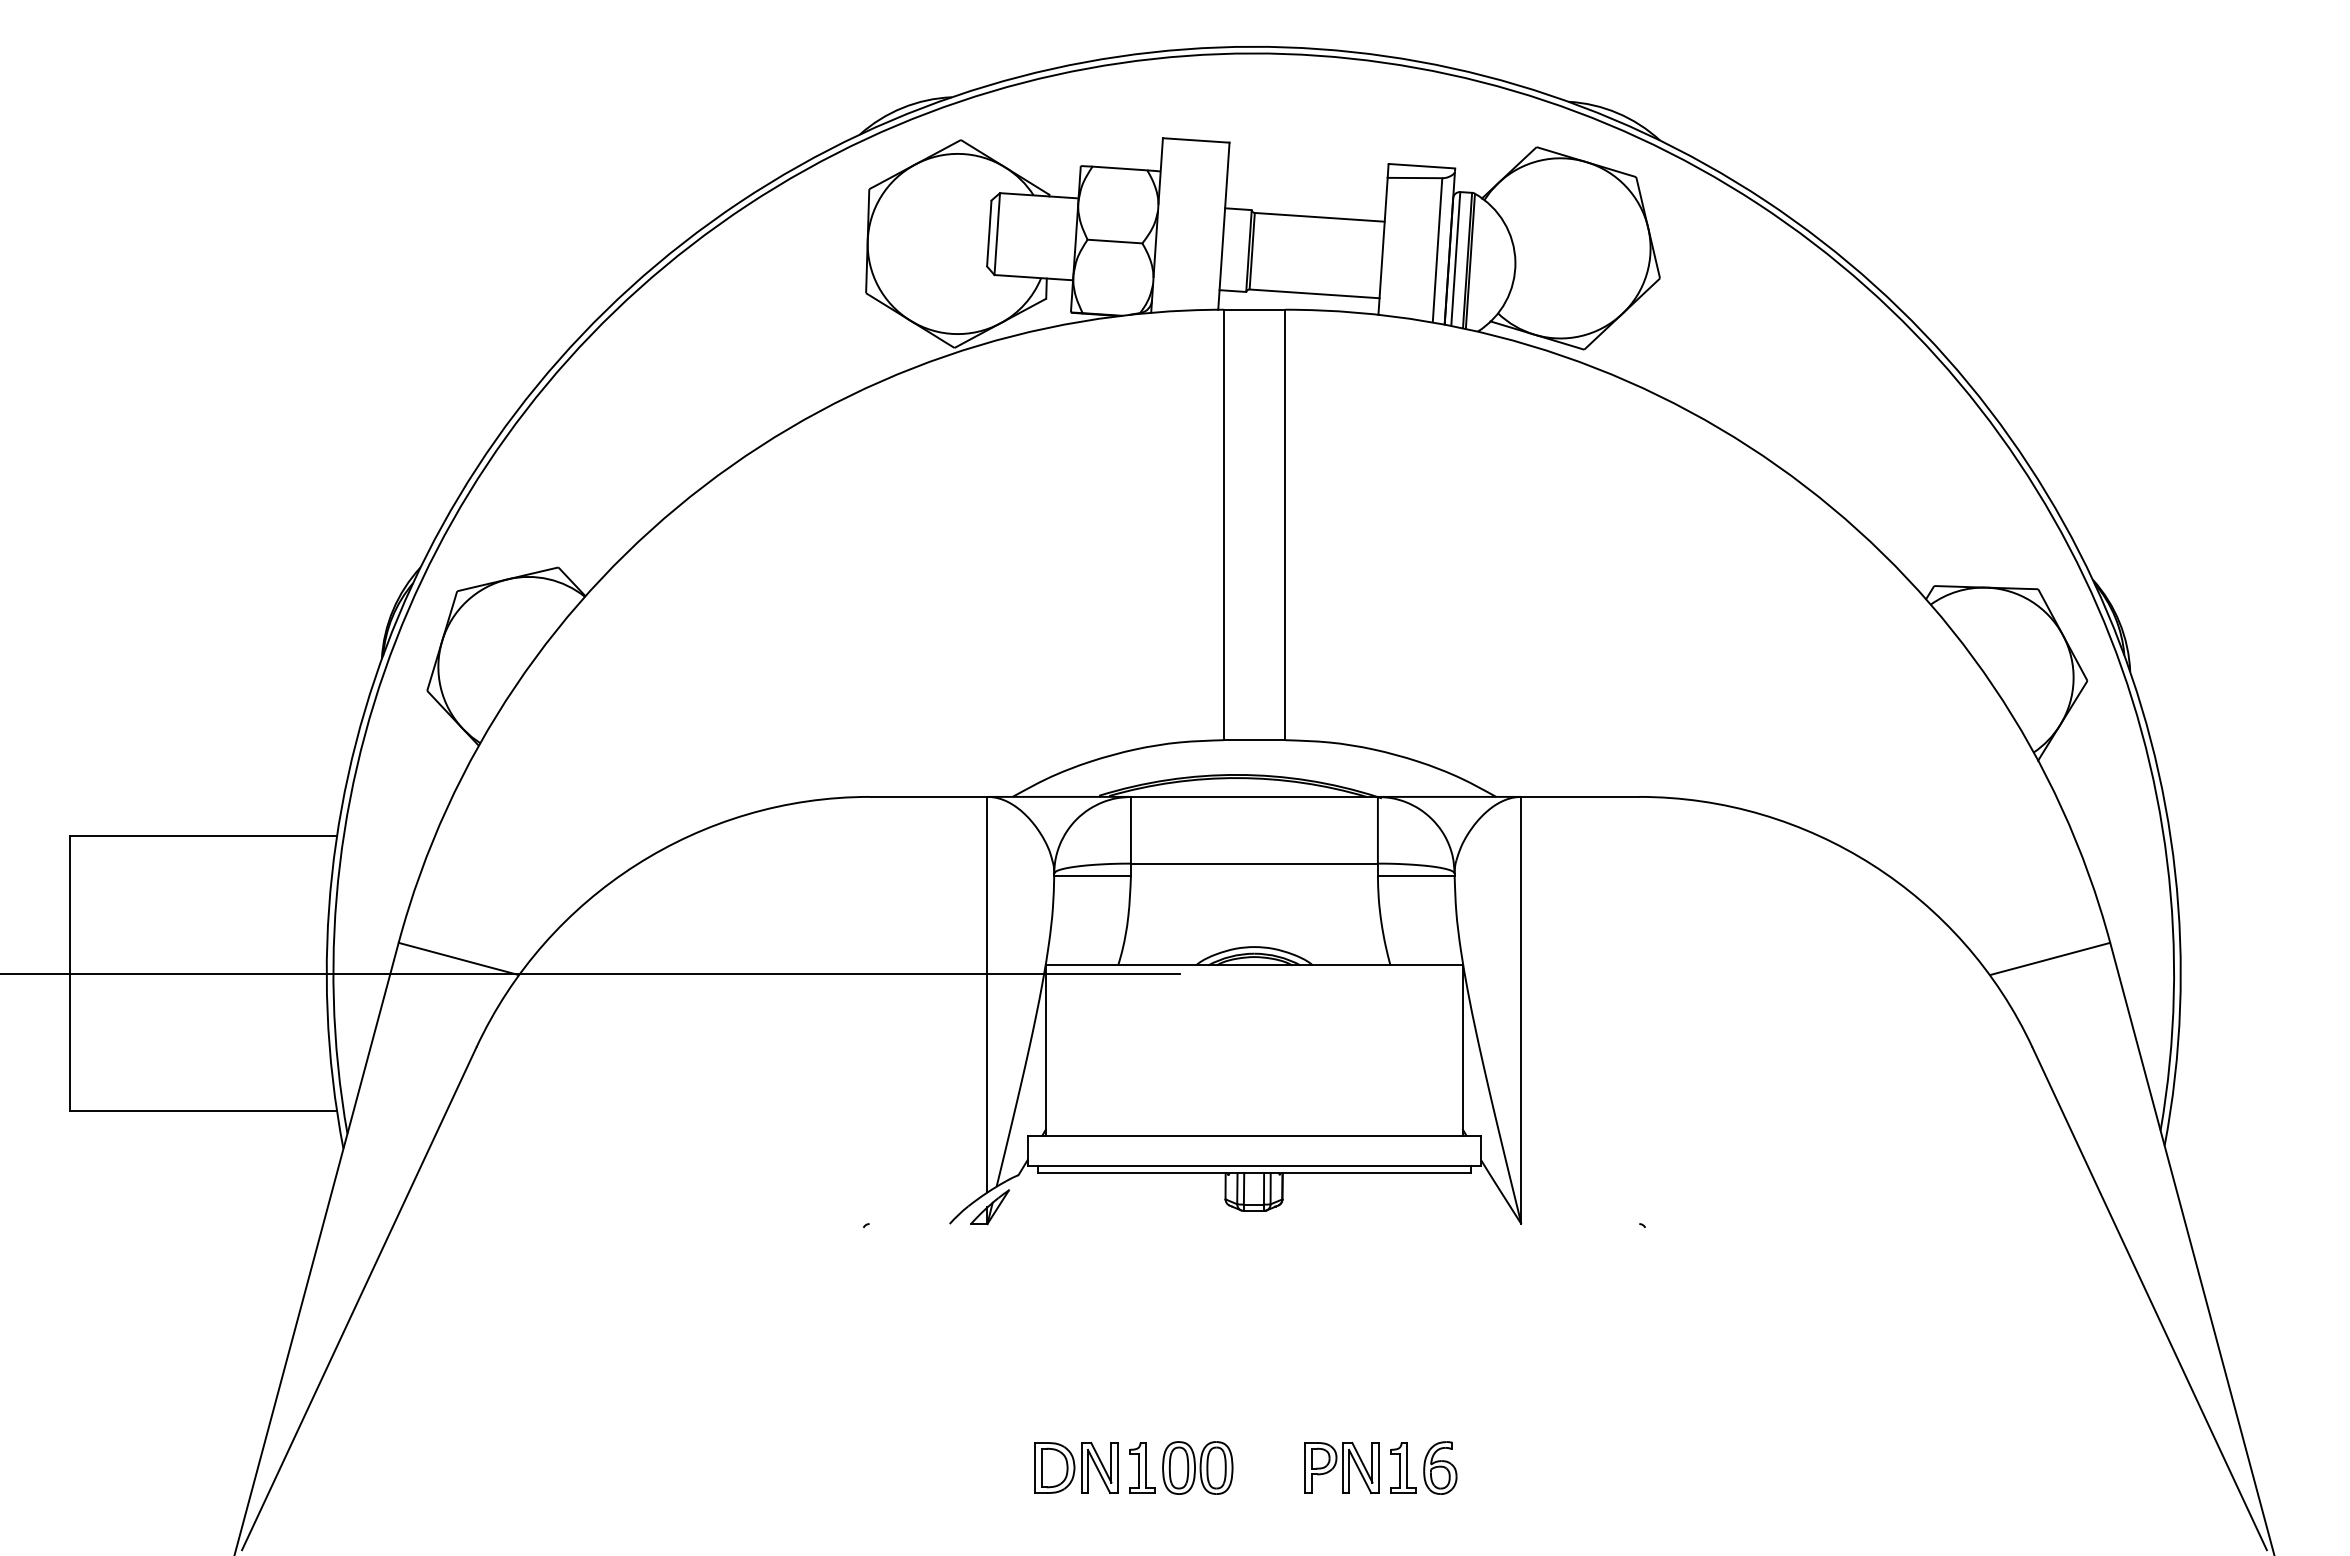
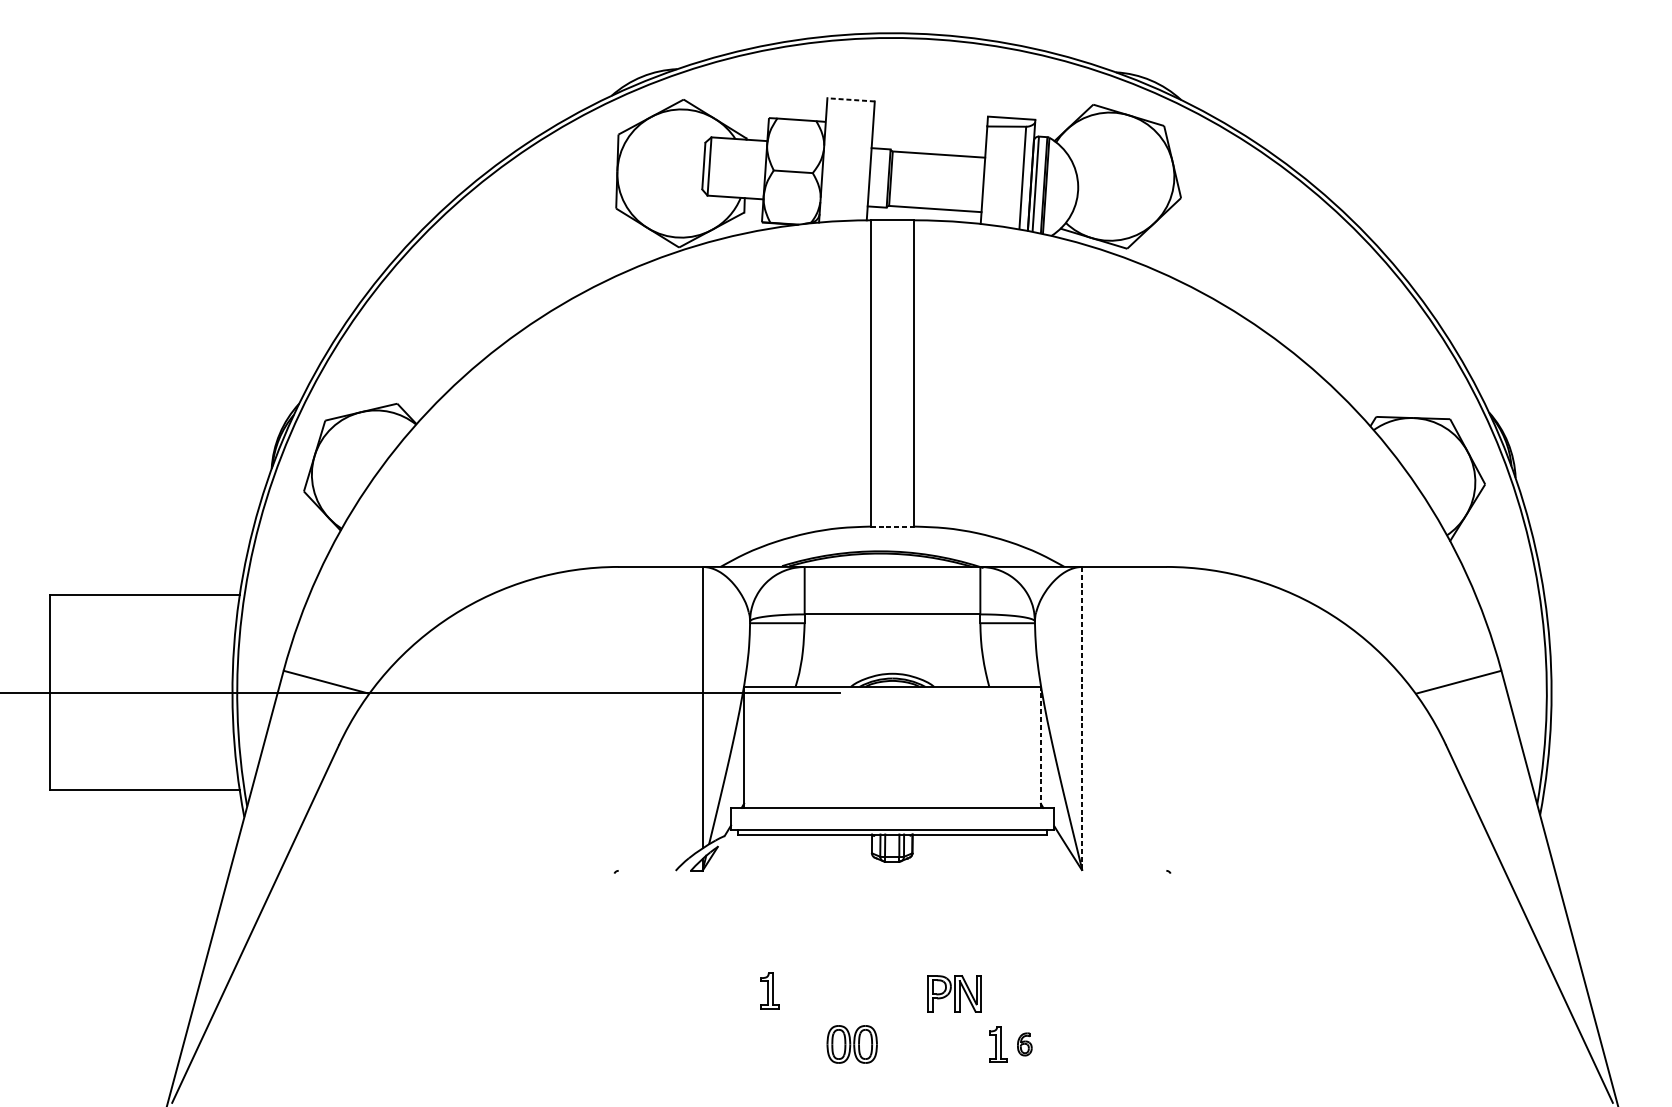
line: (1195, 140) -> (850, 99), solid -> dashed
line: (1254, 740) -> (892, 526), solid -> dashed
line: (1521, 1010) -> (1082, 718), solid -> dashed
line: (1462, 1050) -> (1040, 747), solid -> dashed
part: (1076, 1467) -> (765, 1044), removed
part: (1142, 1467) -> (770, 990), moved
part: (1341, 1467) -> (954, 993), moved
part: (1440, 1467) -> (1024, 1044), size x0.6

